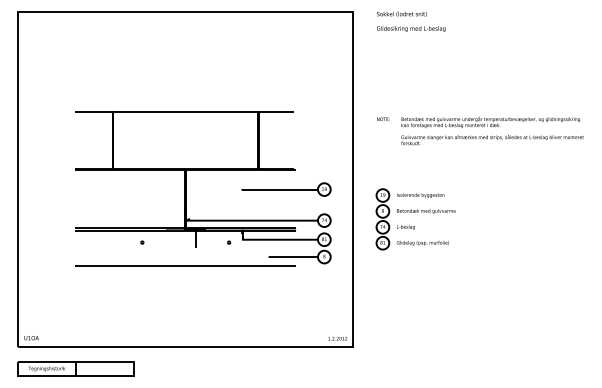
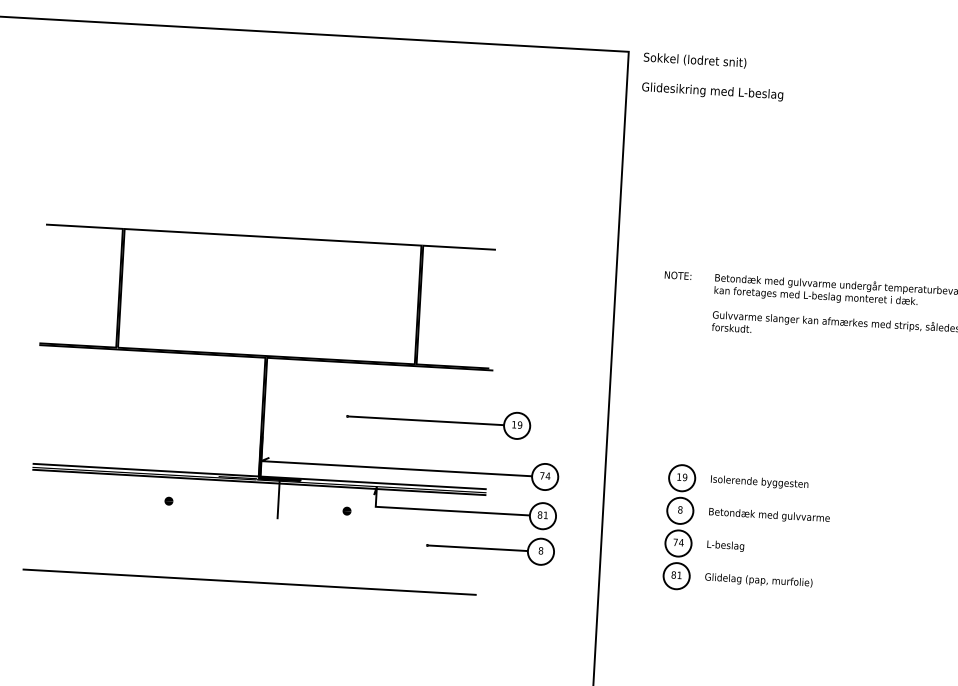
text: (411, 21) -> (714, 76), moved
part: (286, 189) -> (439, 421), moved
part: (415, 212) -> (747, 516), moved
line: (185, 265) -> (249, 581), moved

